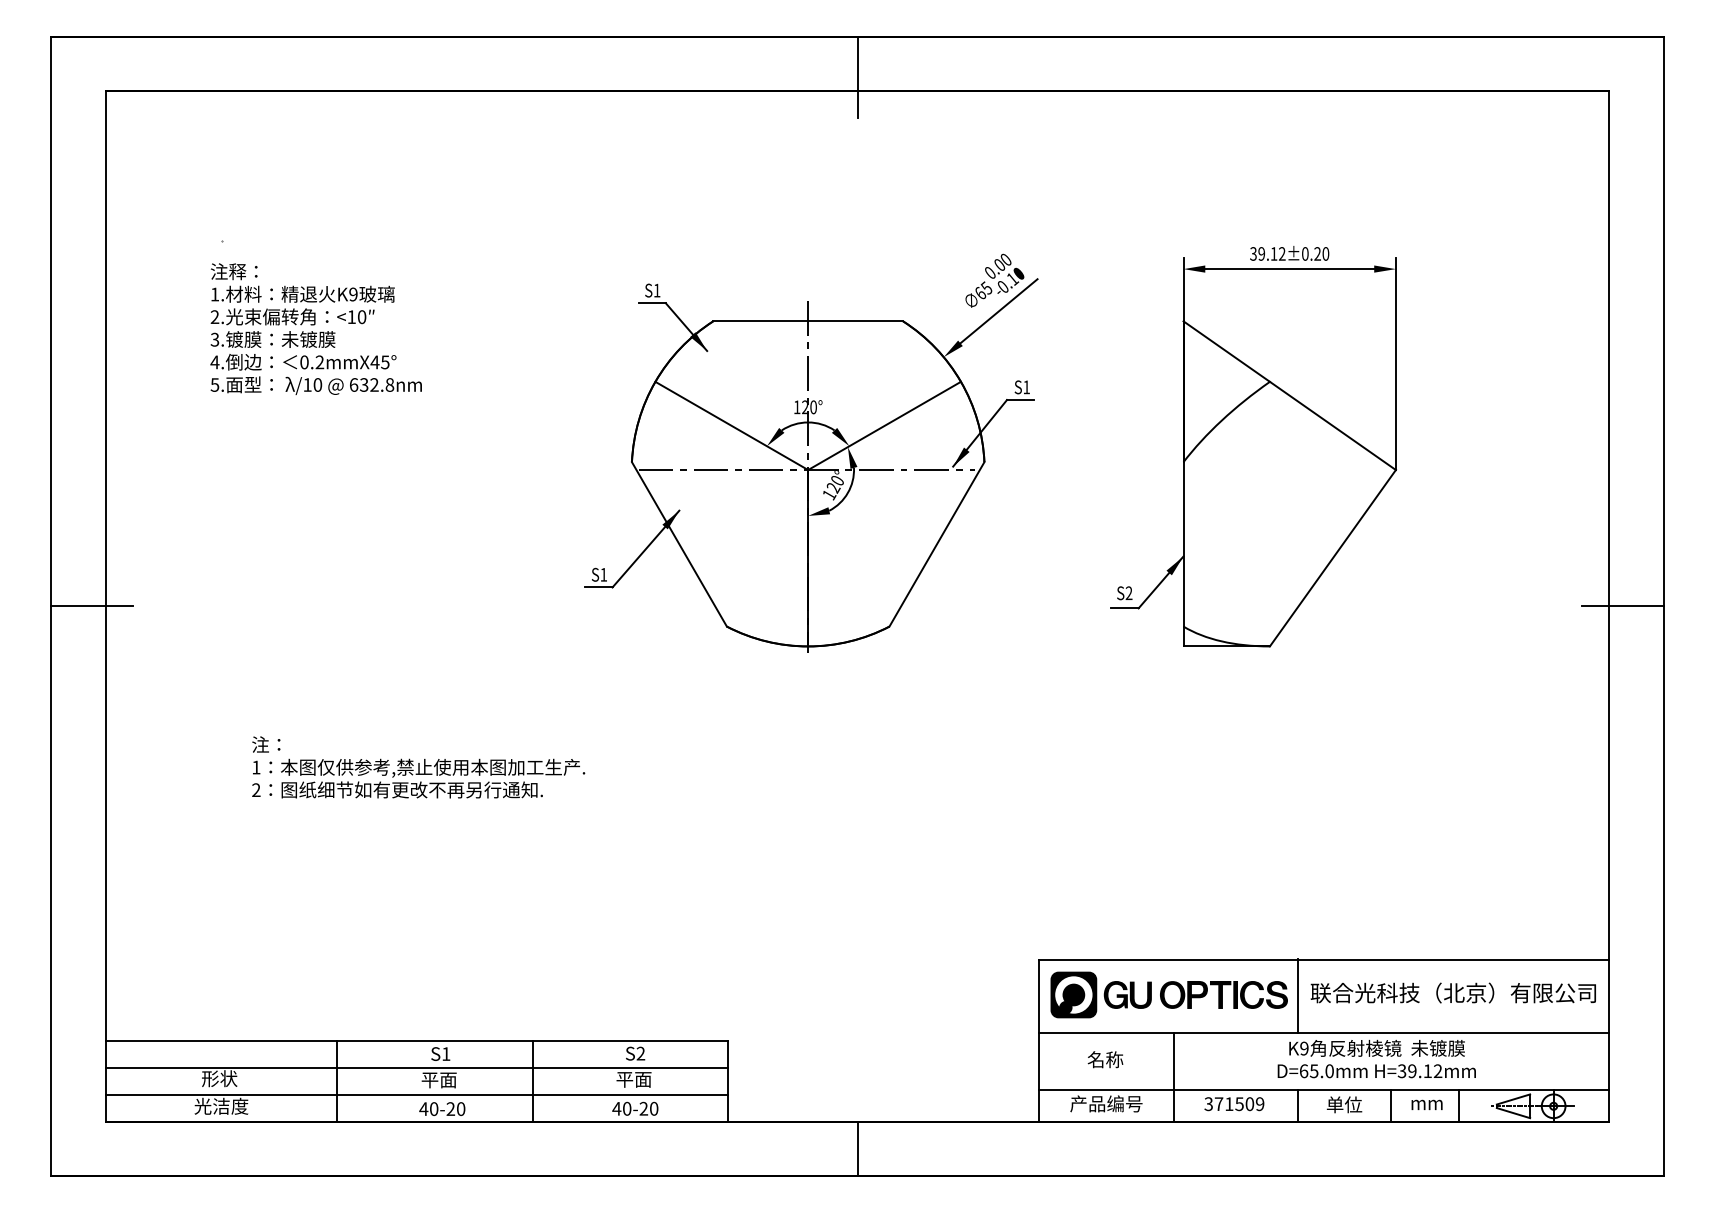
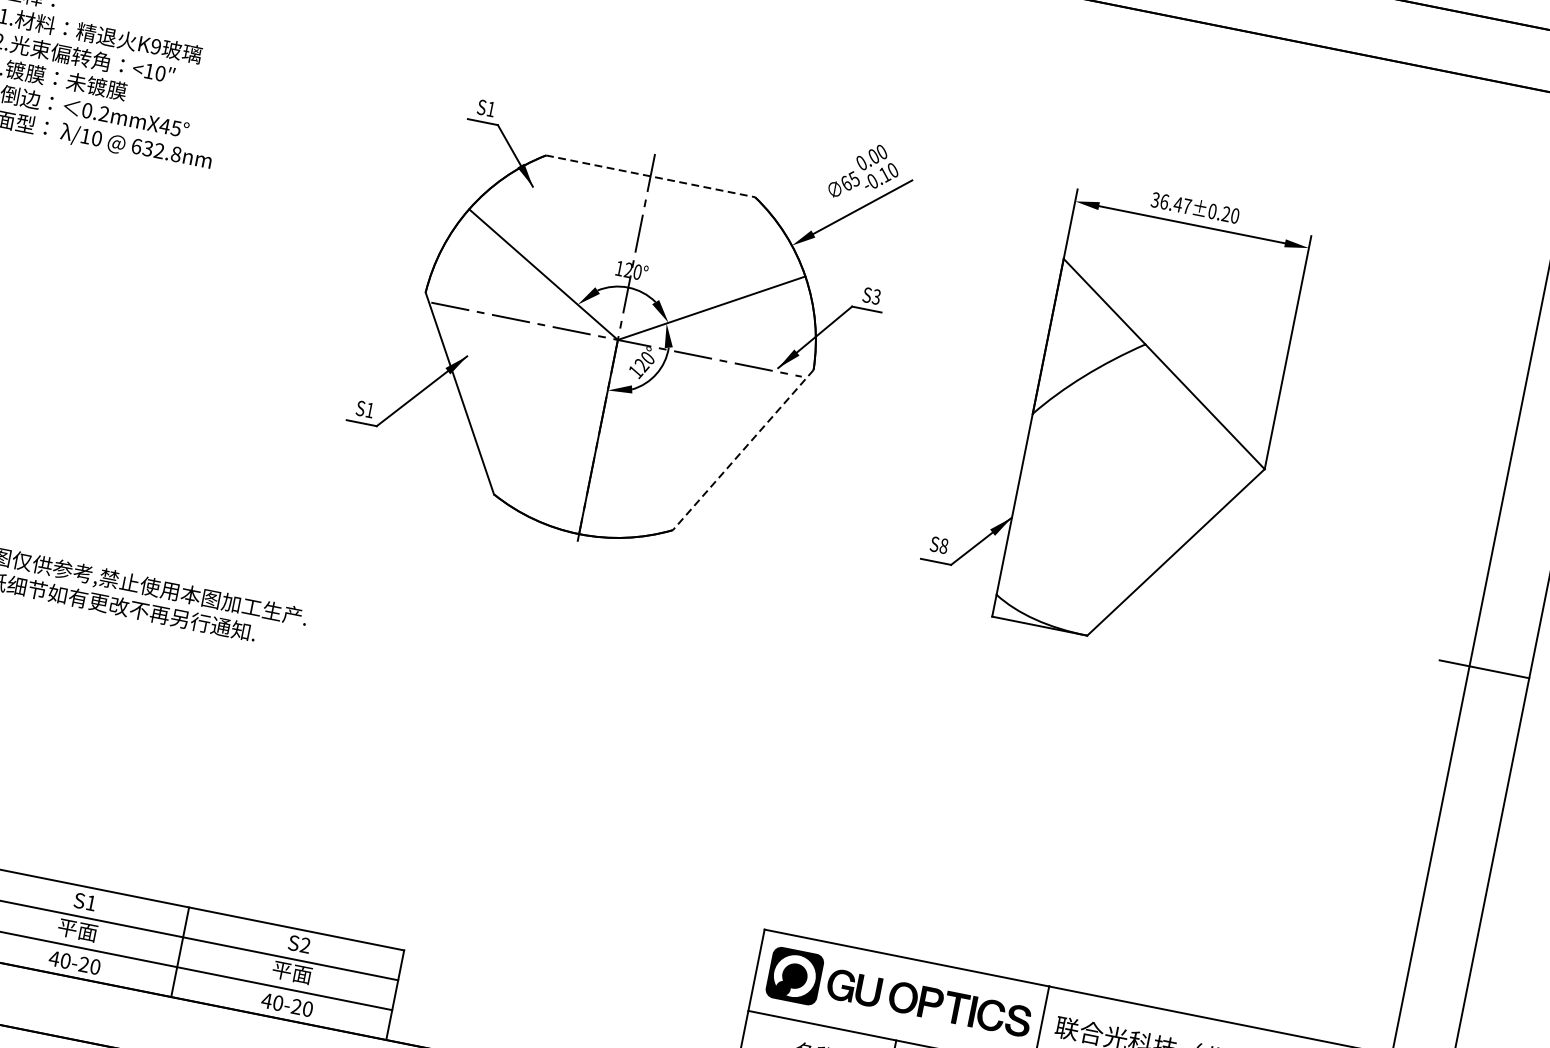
text: (1271, 253) -> (1175, 203), 39.12±0.20 -> 36.47±0.20
line: (808, 321) -> (650, 176), solid -> dashed
text: (1026, 387) -> (876, 297), S1 -> S3
line: (936, 544) -> (742, 450), solid -> dashed
text: (1128, 593) -> (943, 546), S2 -> S8

